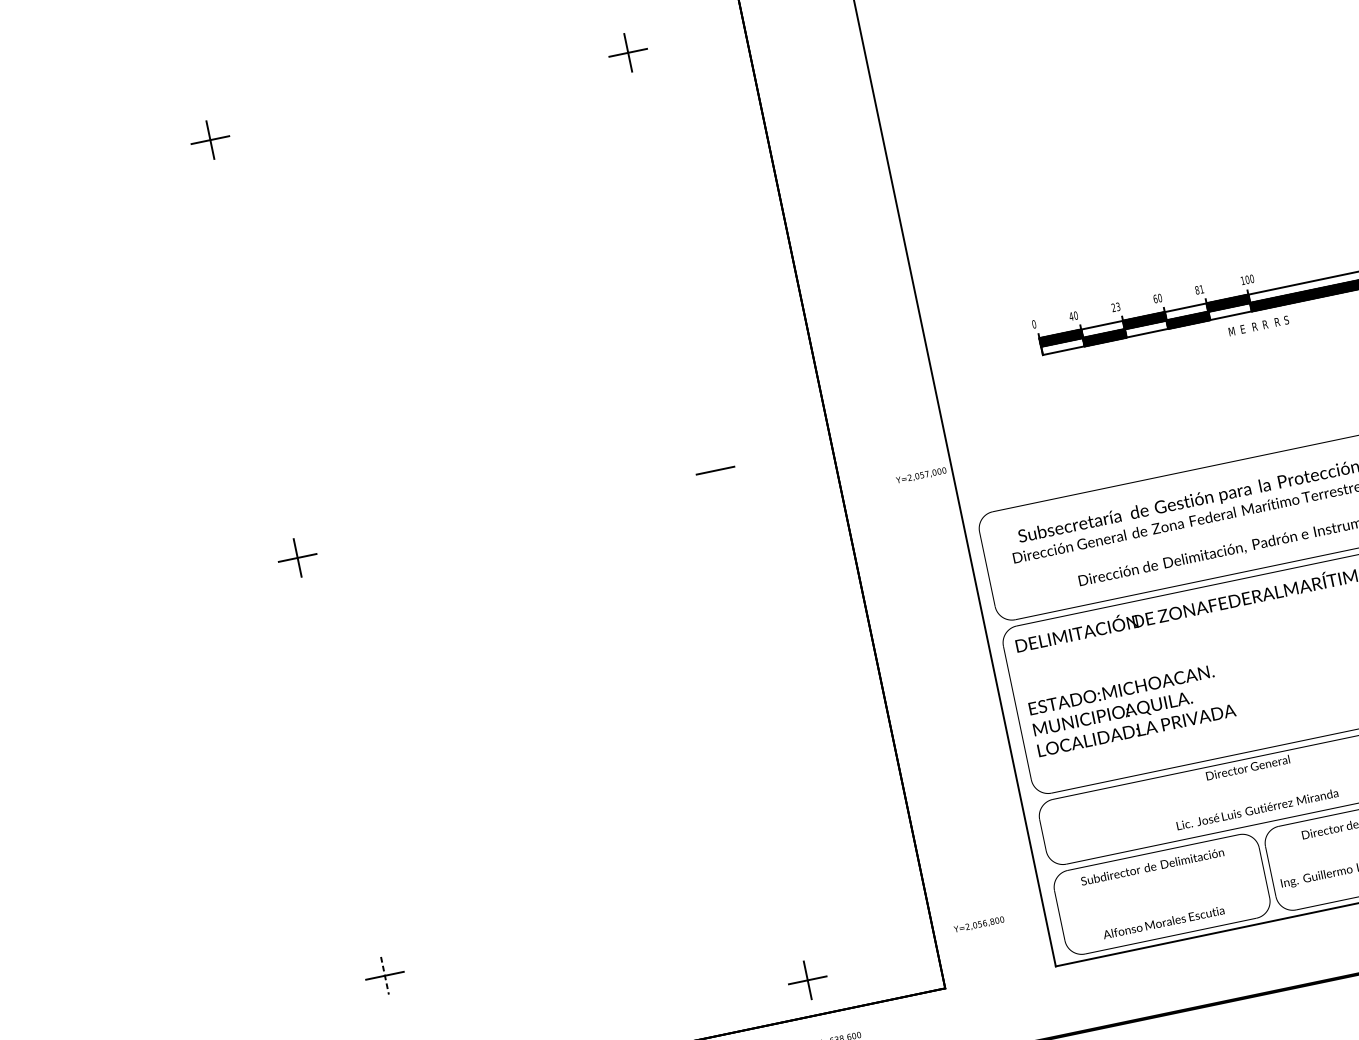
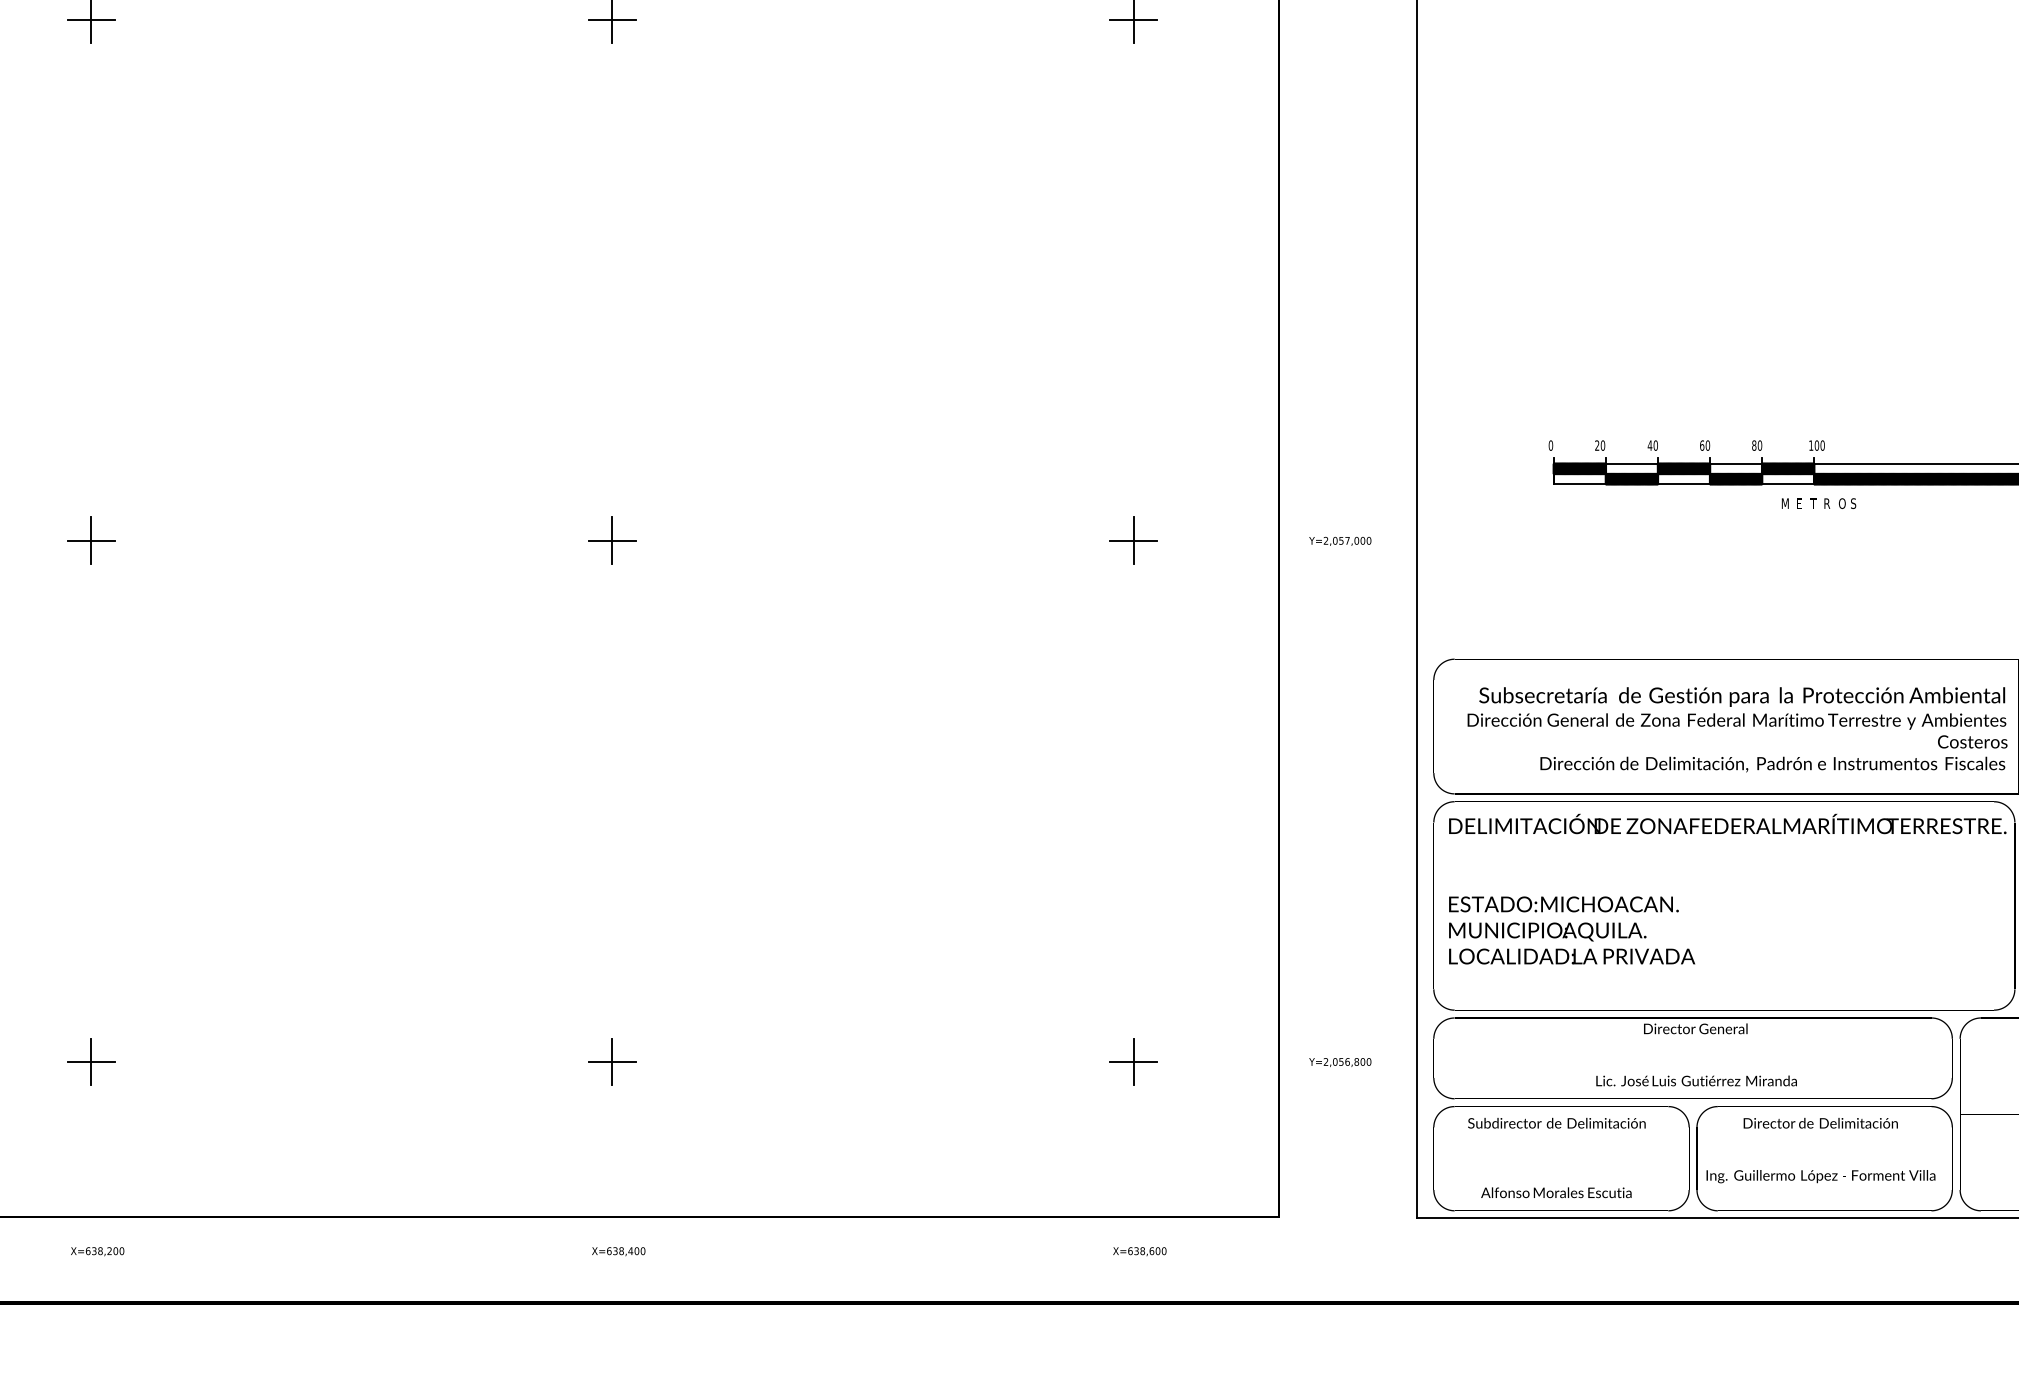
text: (1201, 289) -> (1759, 445), 81 -> 80
text: (1115, 307) -> (1652, 445), 23 -> 40
text: (1070, 316) -> (1596, 445), 40 -> 20
text: (1276, 322) -> (1841, 503), R -> O
text: (1254, 326) -> (1813, 503), R -> T
line: (715, 470) -> (1133, 540), added
text: (921, 475) -> (1340, 540), moved
text: (979, 924) -> (1340, 1062), moved
line: (385, 976) -> (612, 1062), dashed -> solid
part: (807, 979) -> (1133, 1061), moved

